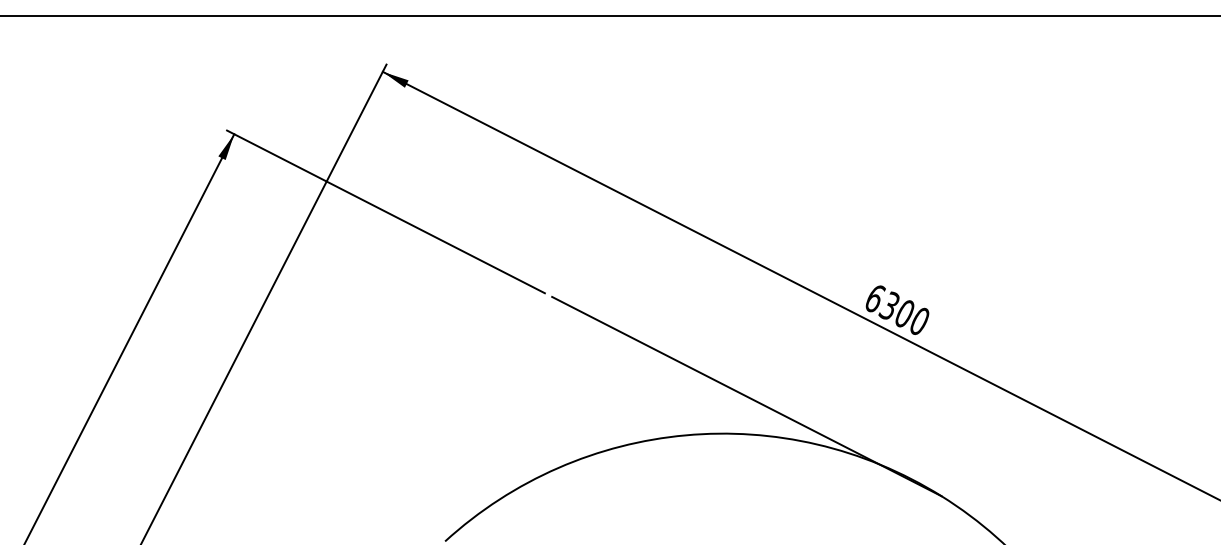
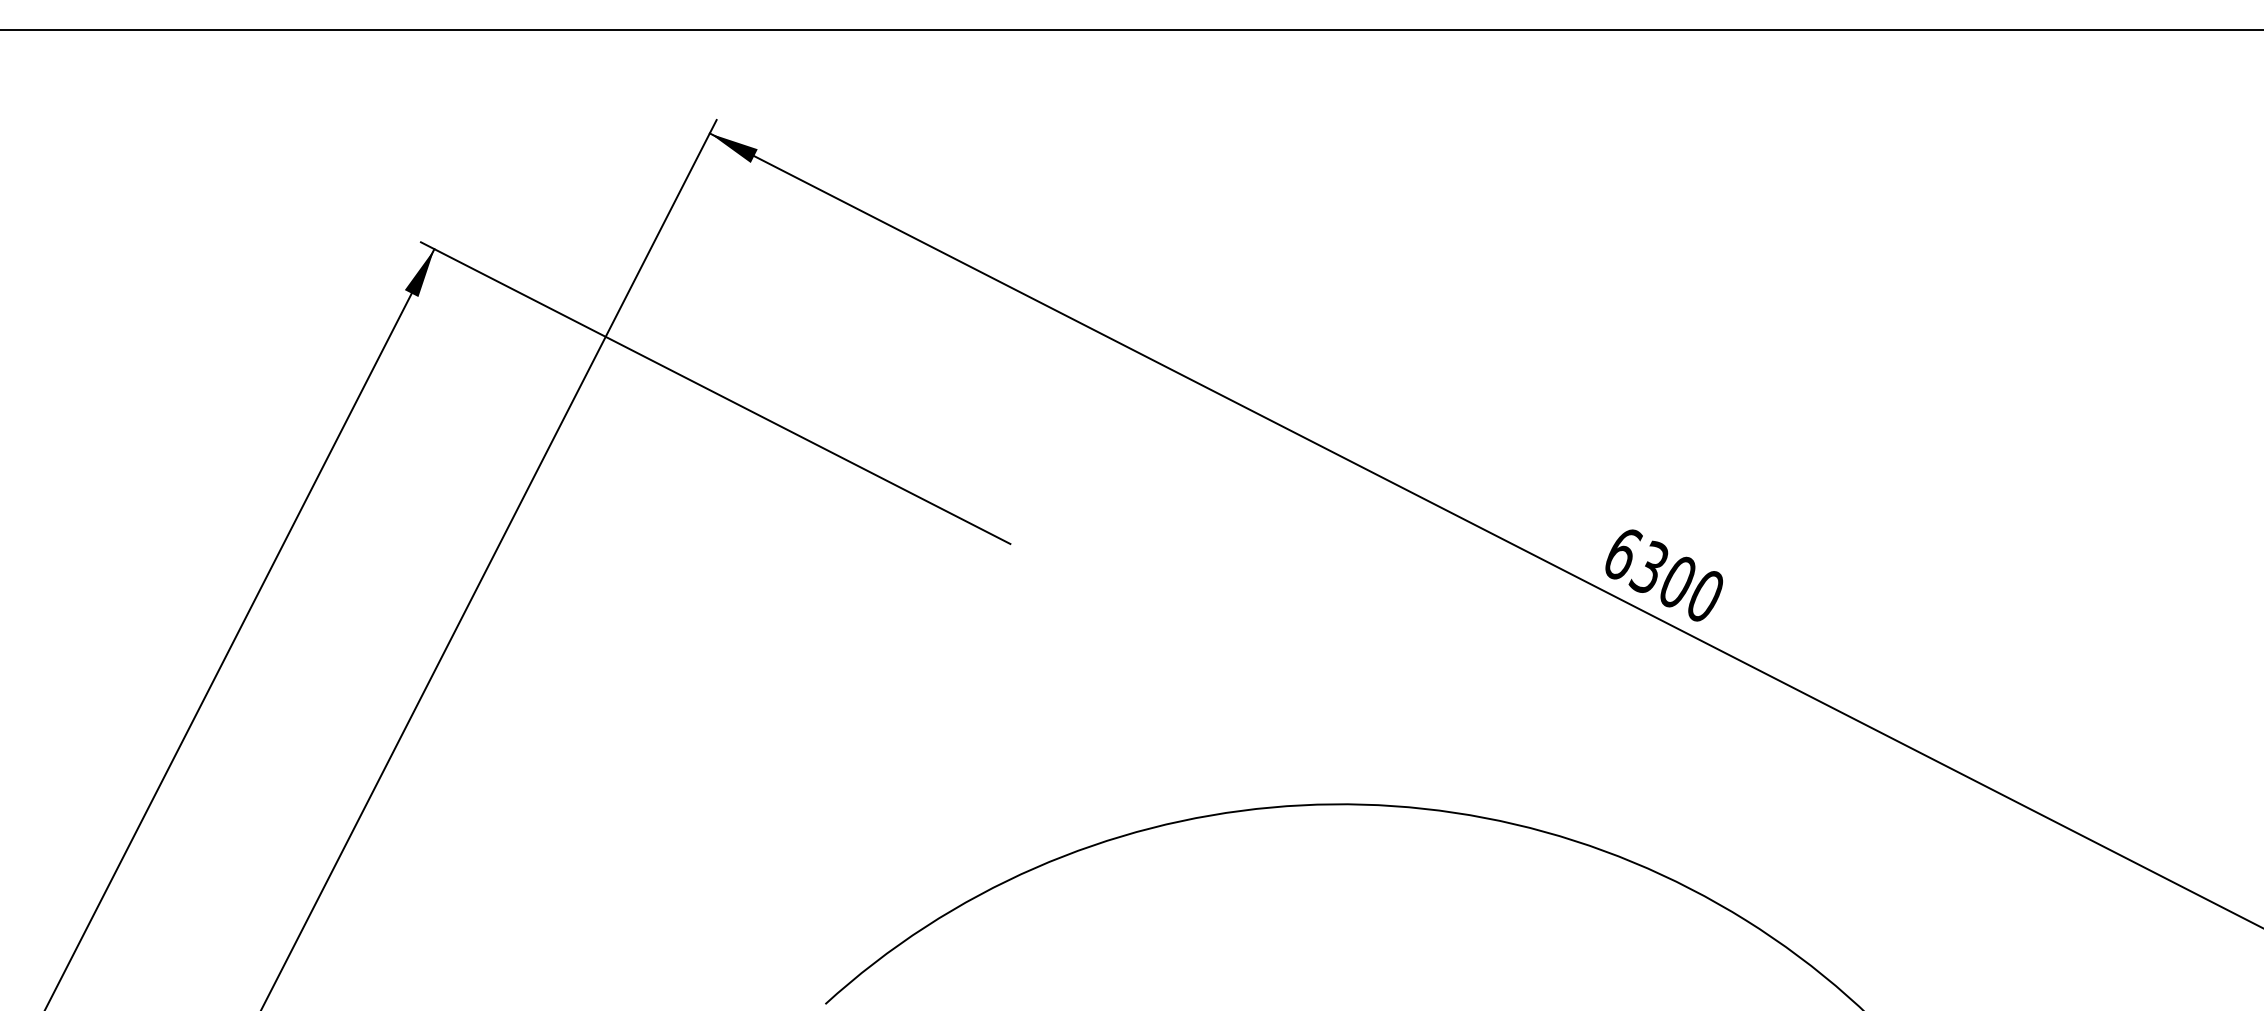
line: (746, 396) -> (1384, 735), removed

